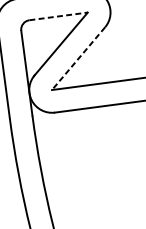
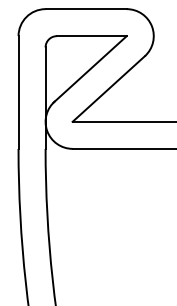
line: (58, 16) -> (91, 36), dashed -> solid
line: (78, 59) -> (108, 89), dashed -> solid

